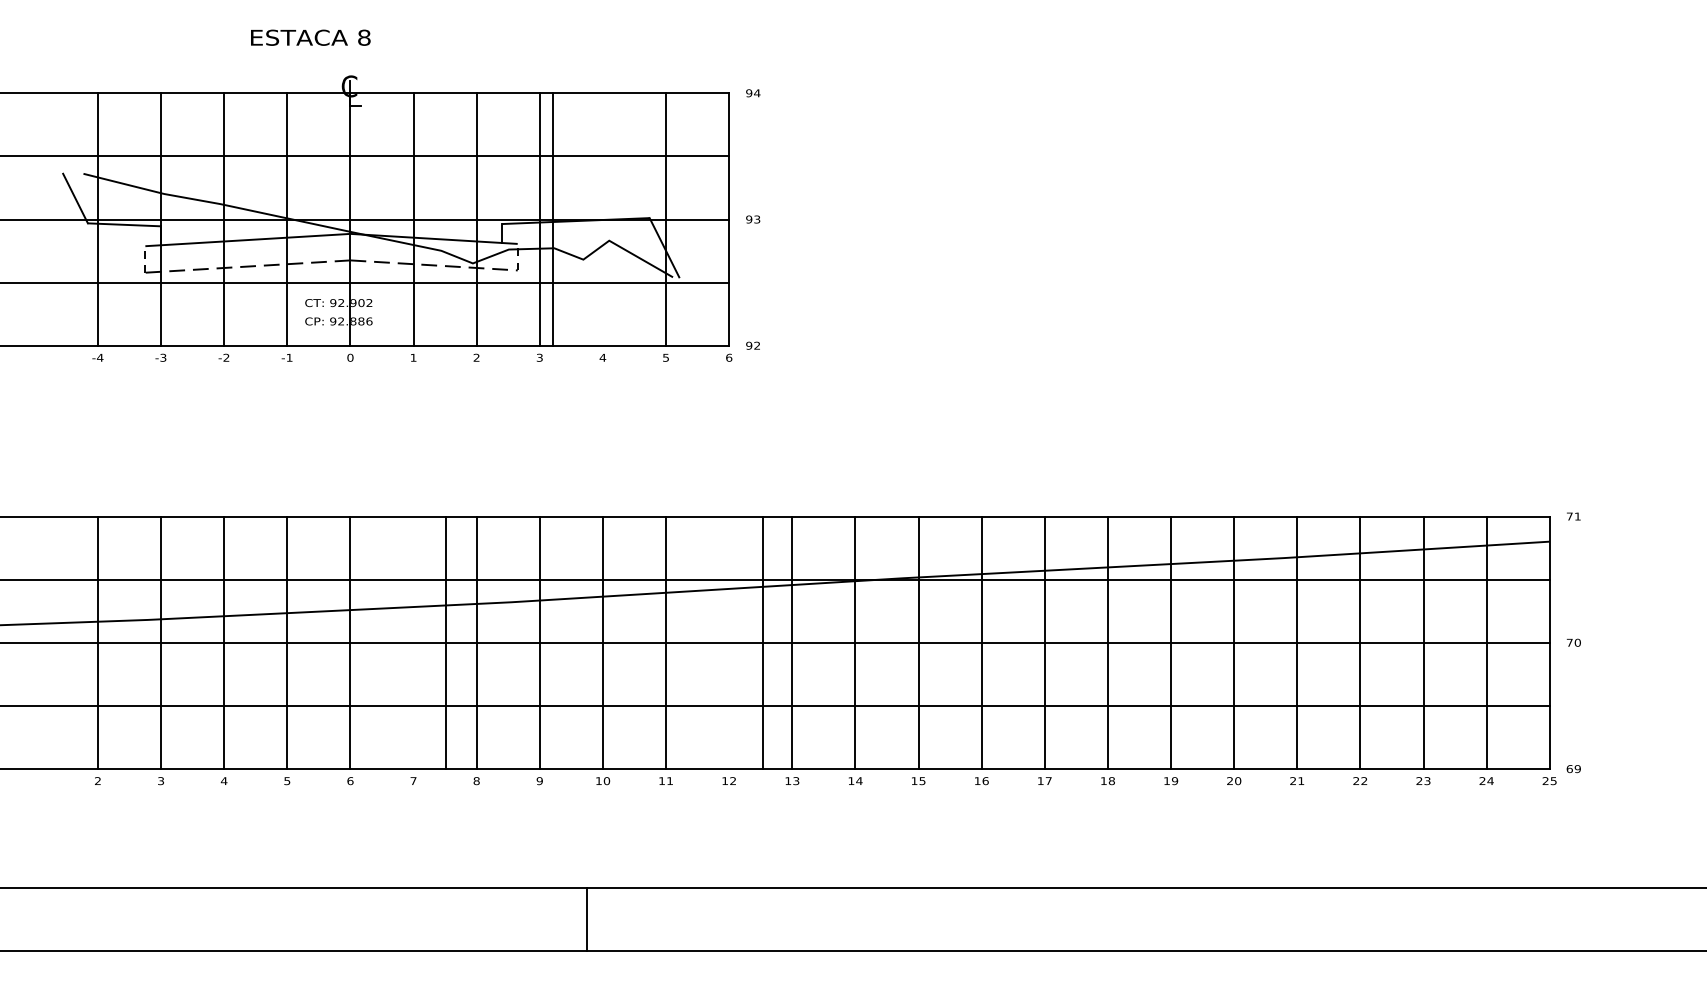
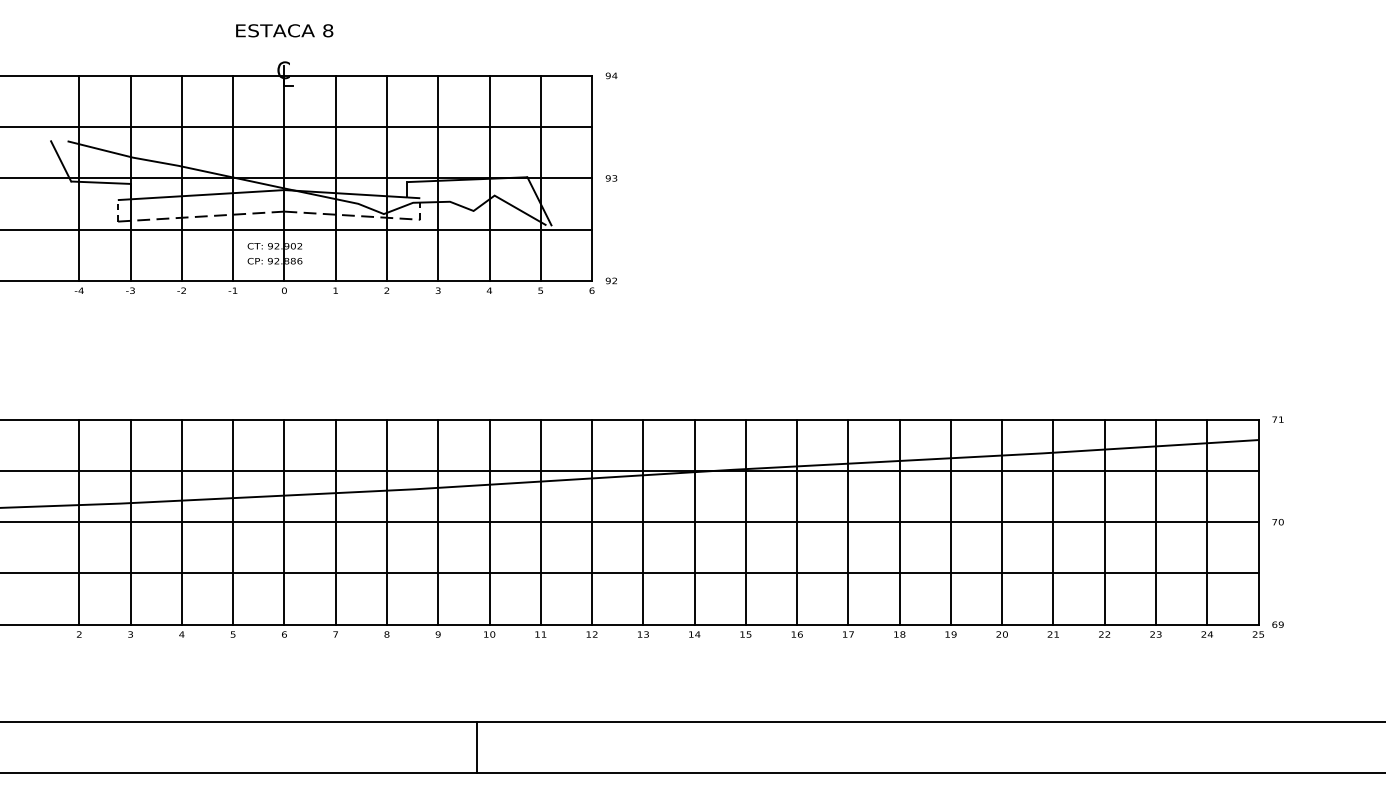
text: (310, 37) -> (284, 30), moved
line: (552, 219) -> (489, 178), moved
line: (445, 642) -> (335, 521), moved
line: (763, 642) -> (592, 521), moved

